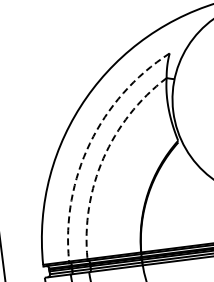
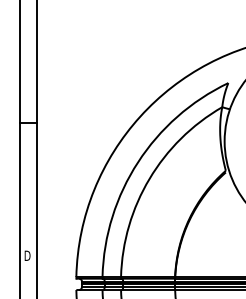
arc: (90, 143) -> (138, 162), dashed -> solid
arc: (103, 157) -> (149, 178), dashed -> solid

